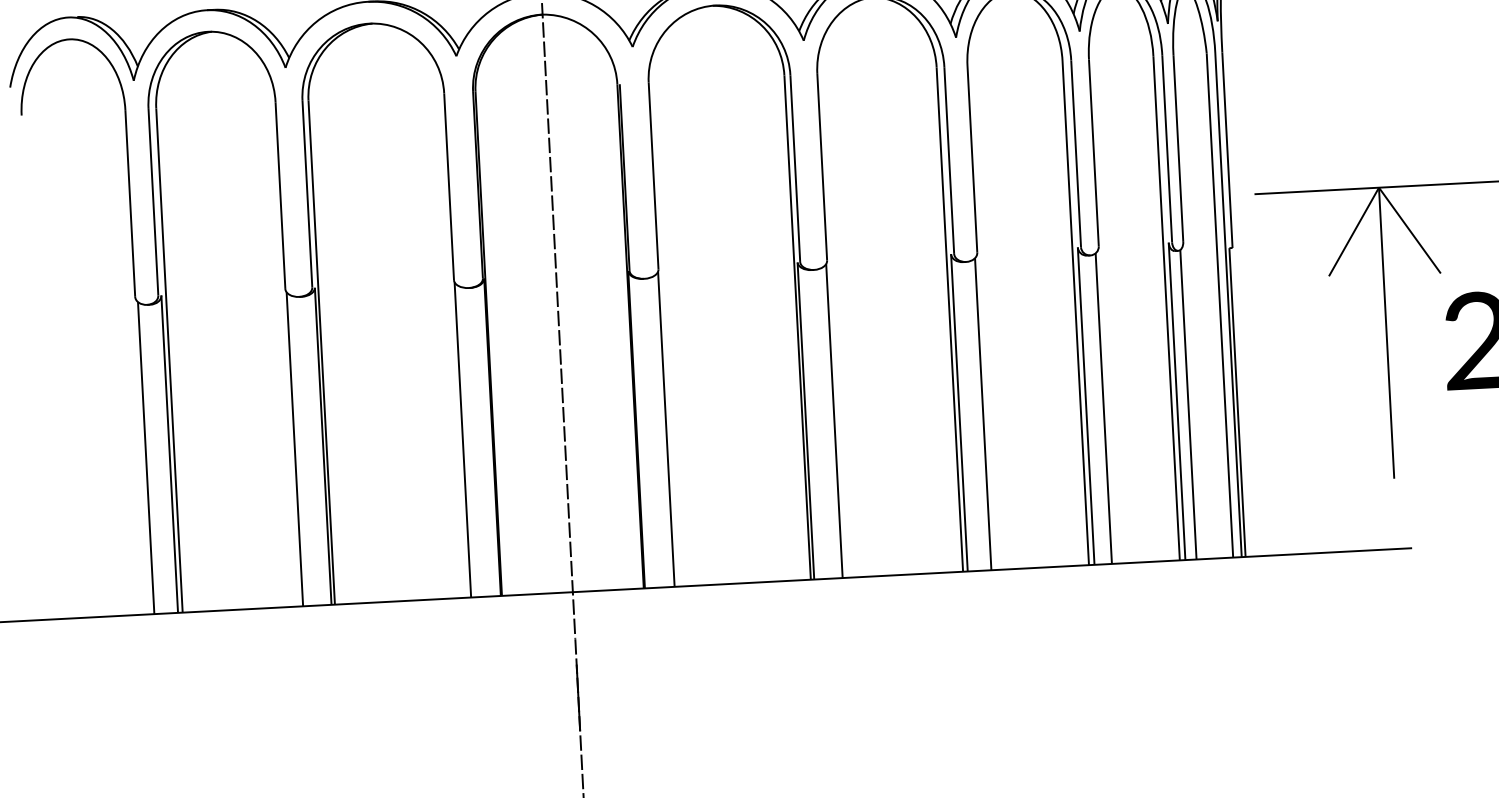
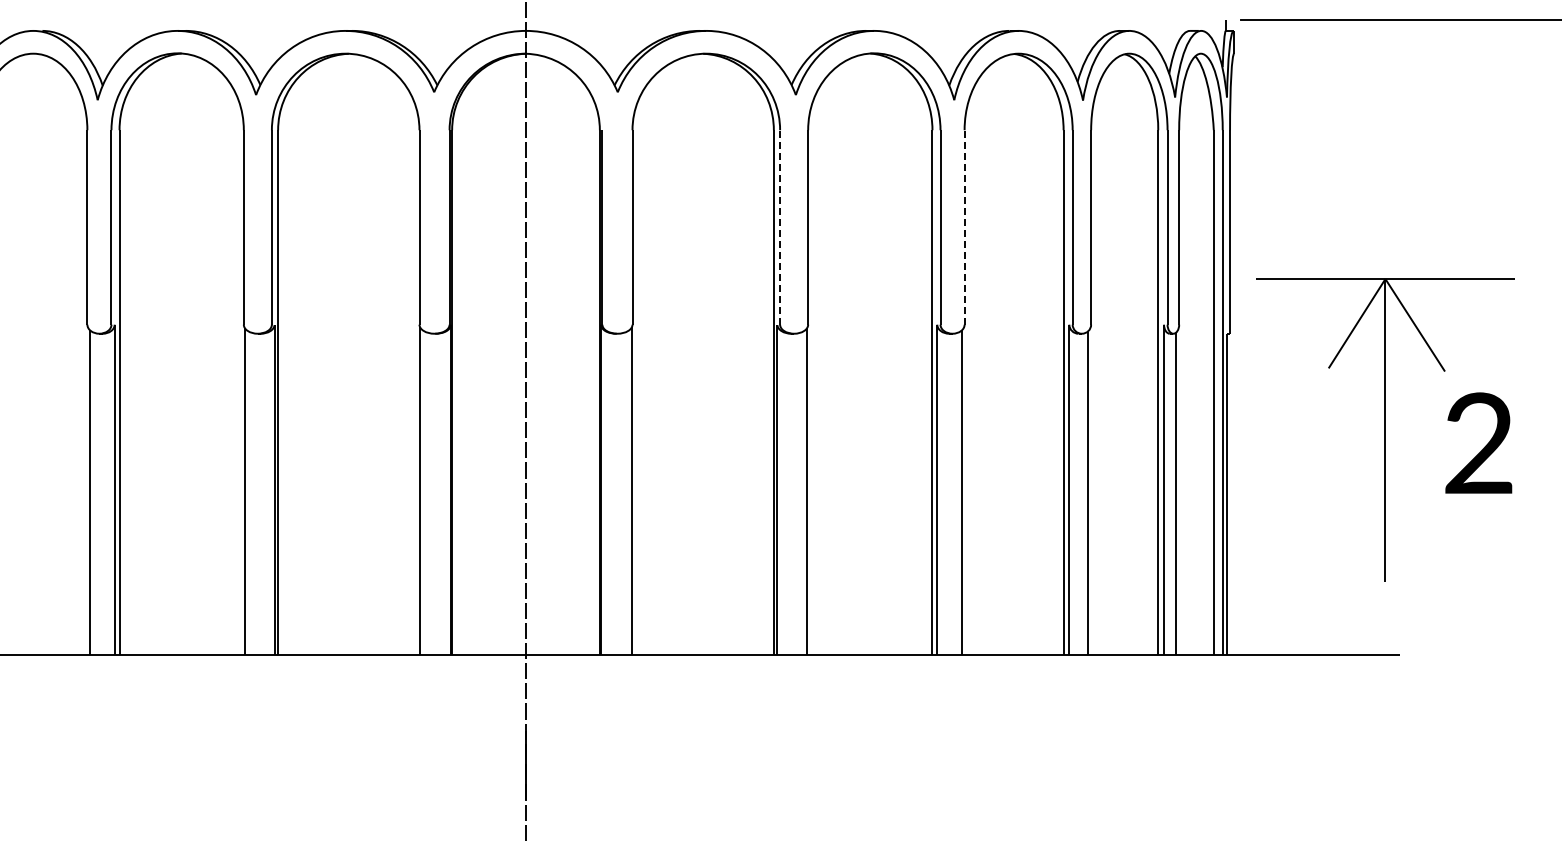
line: (972, 158) -> (964, 226), solid -> dashed
line: (795, 167) -> (780, 226), solid -> dashed

